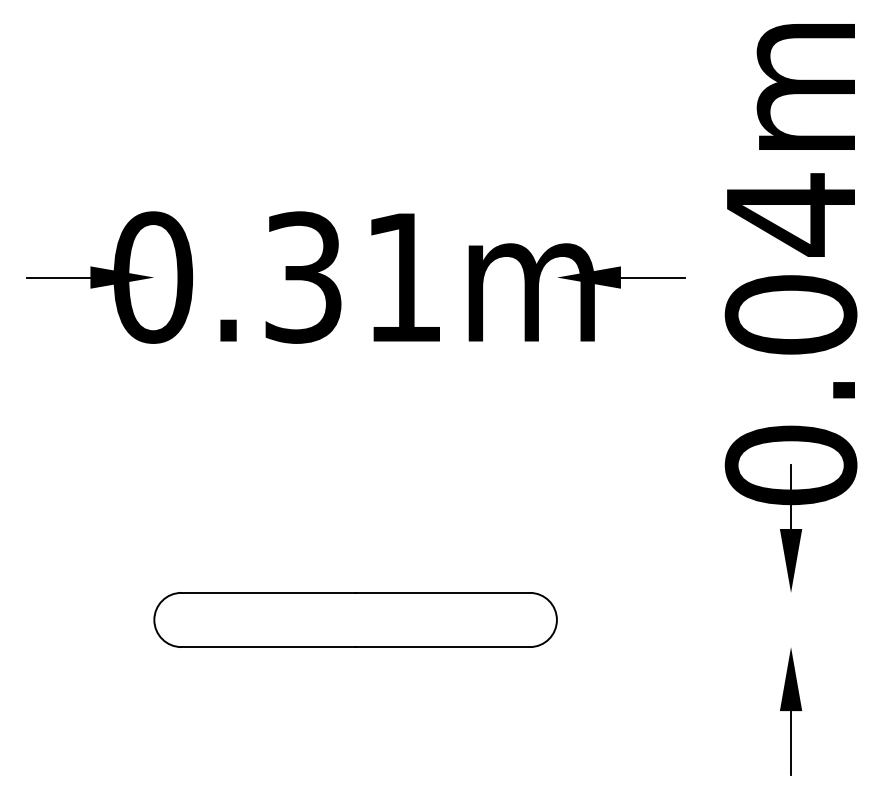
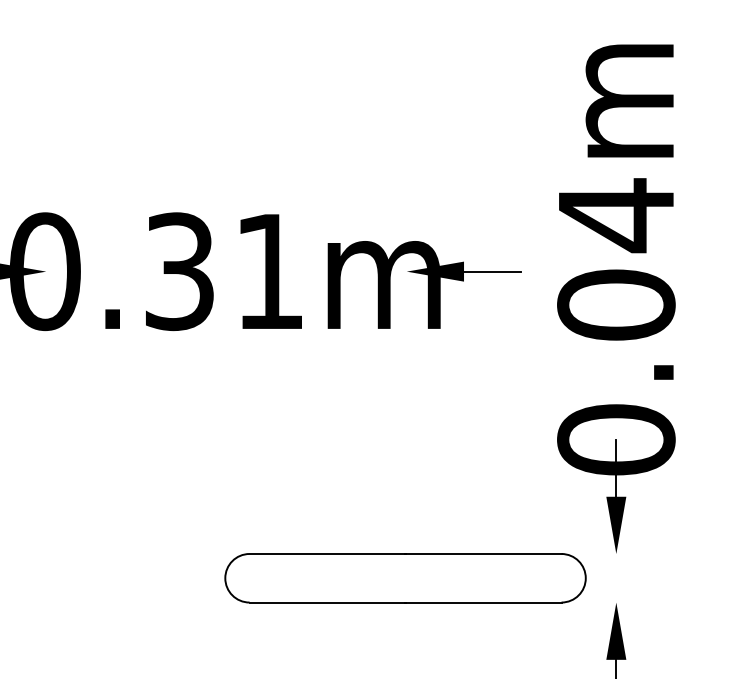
part: (355, 619) -> (405, 577), moved

